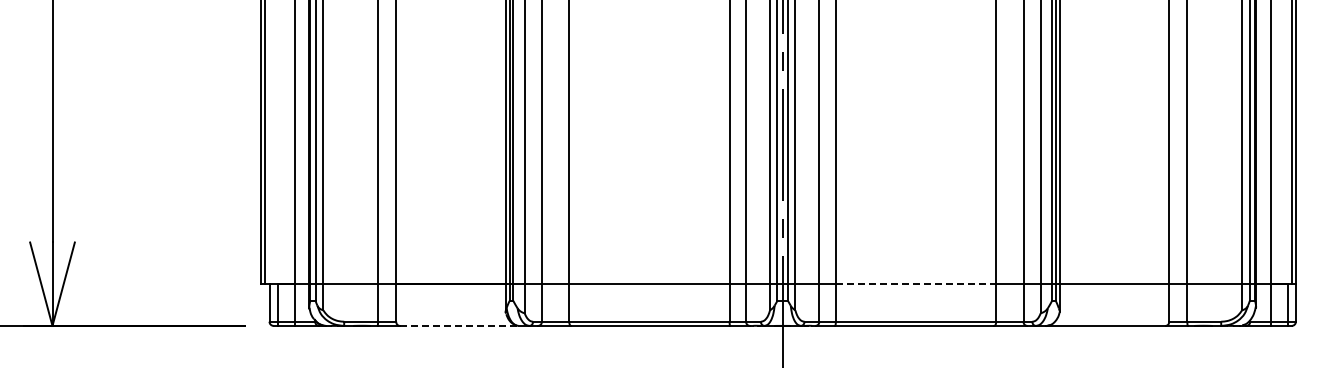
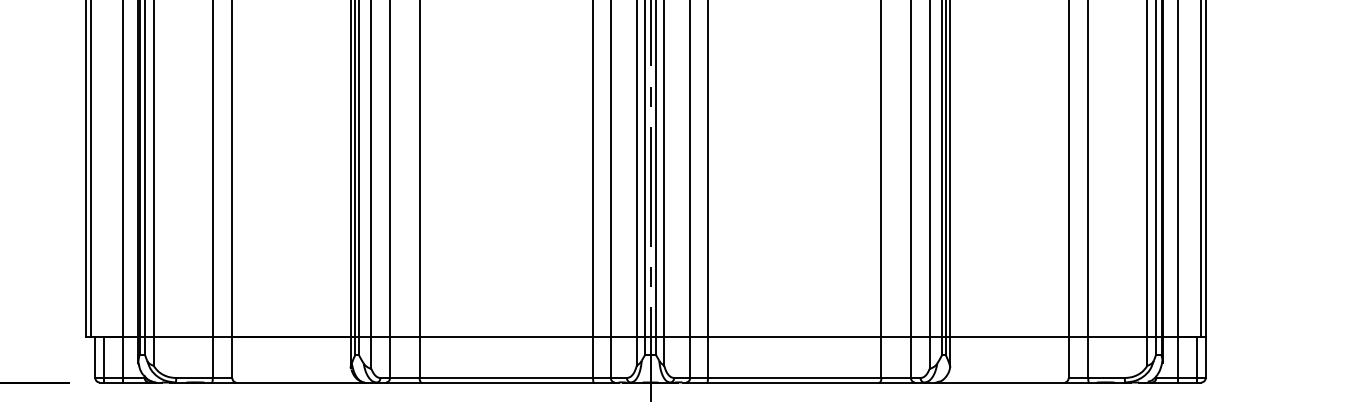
line: (916, 284) -> (795, 337), dashed -> solid
line: (459, 325) -> (300, 382), dashed -> solid

